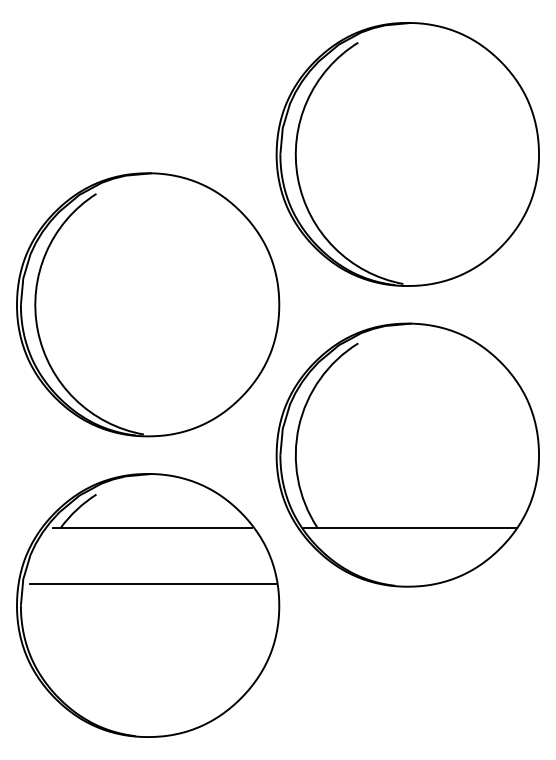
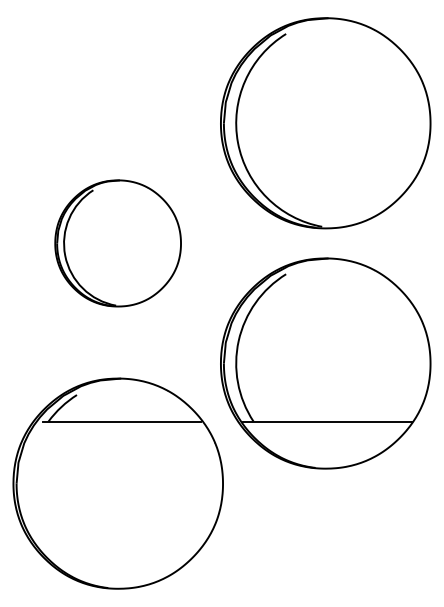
part: (147, 304) -> (117, 243), size x0.6
line: (152, 584) -> (121, 466), removed

